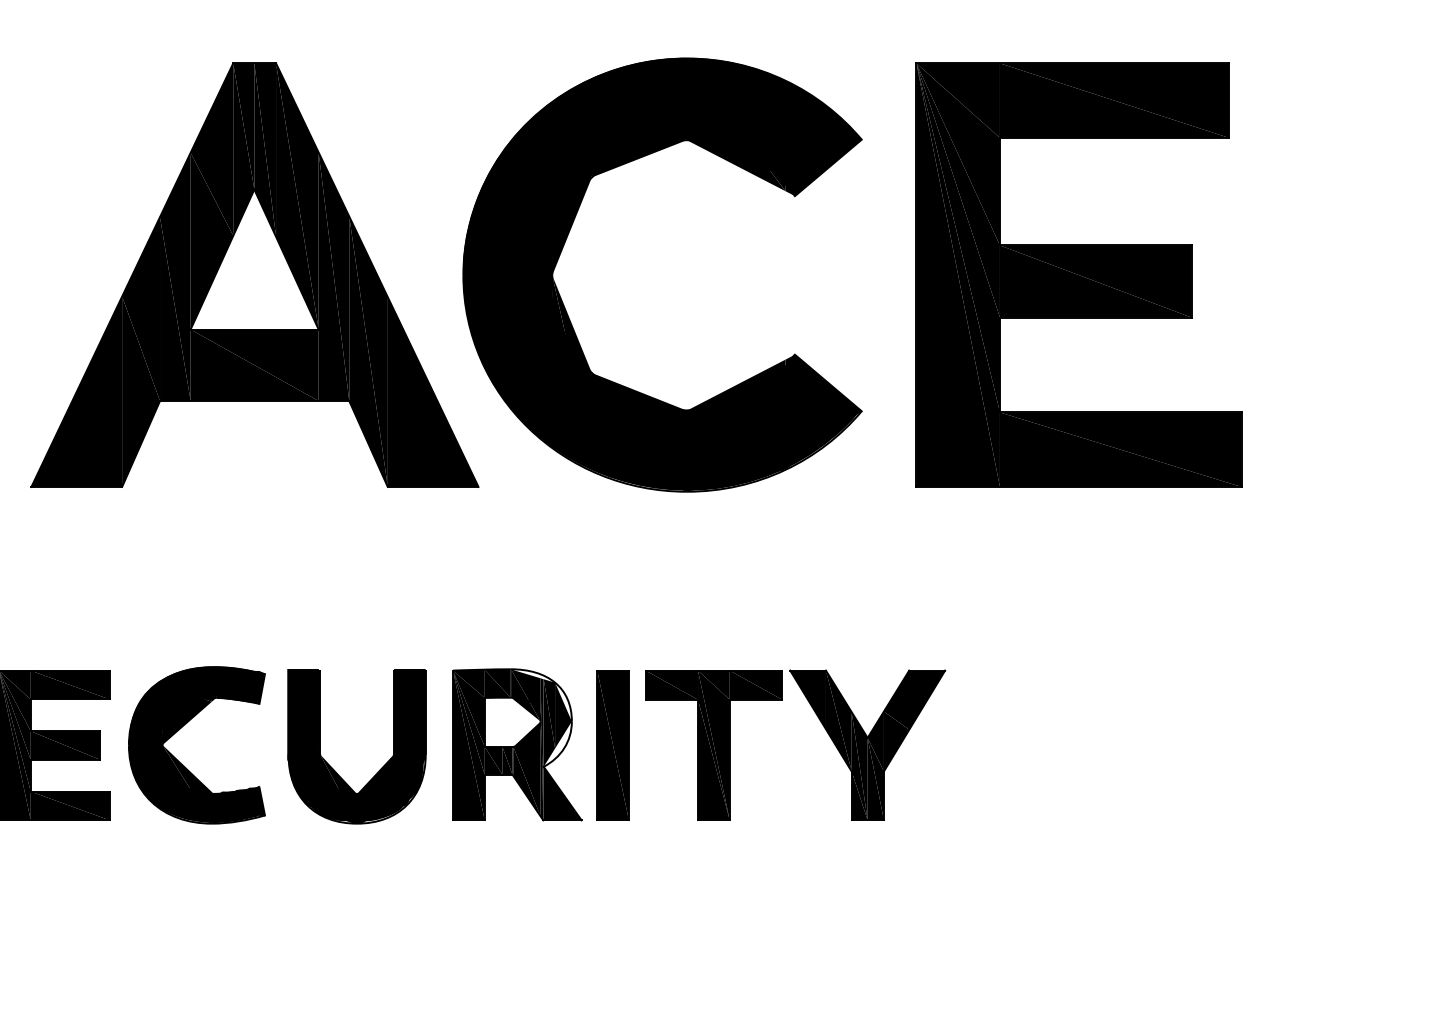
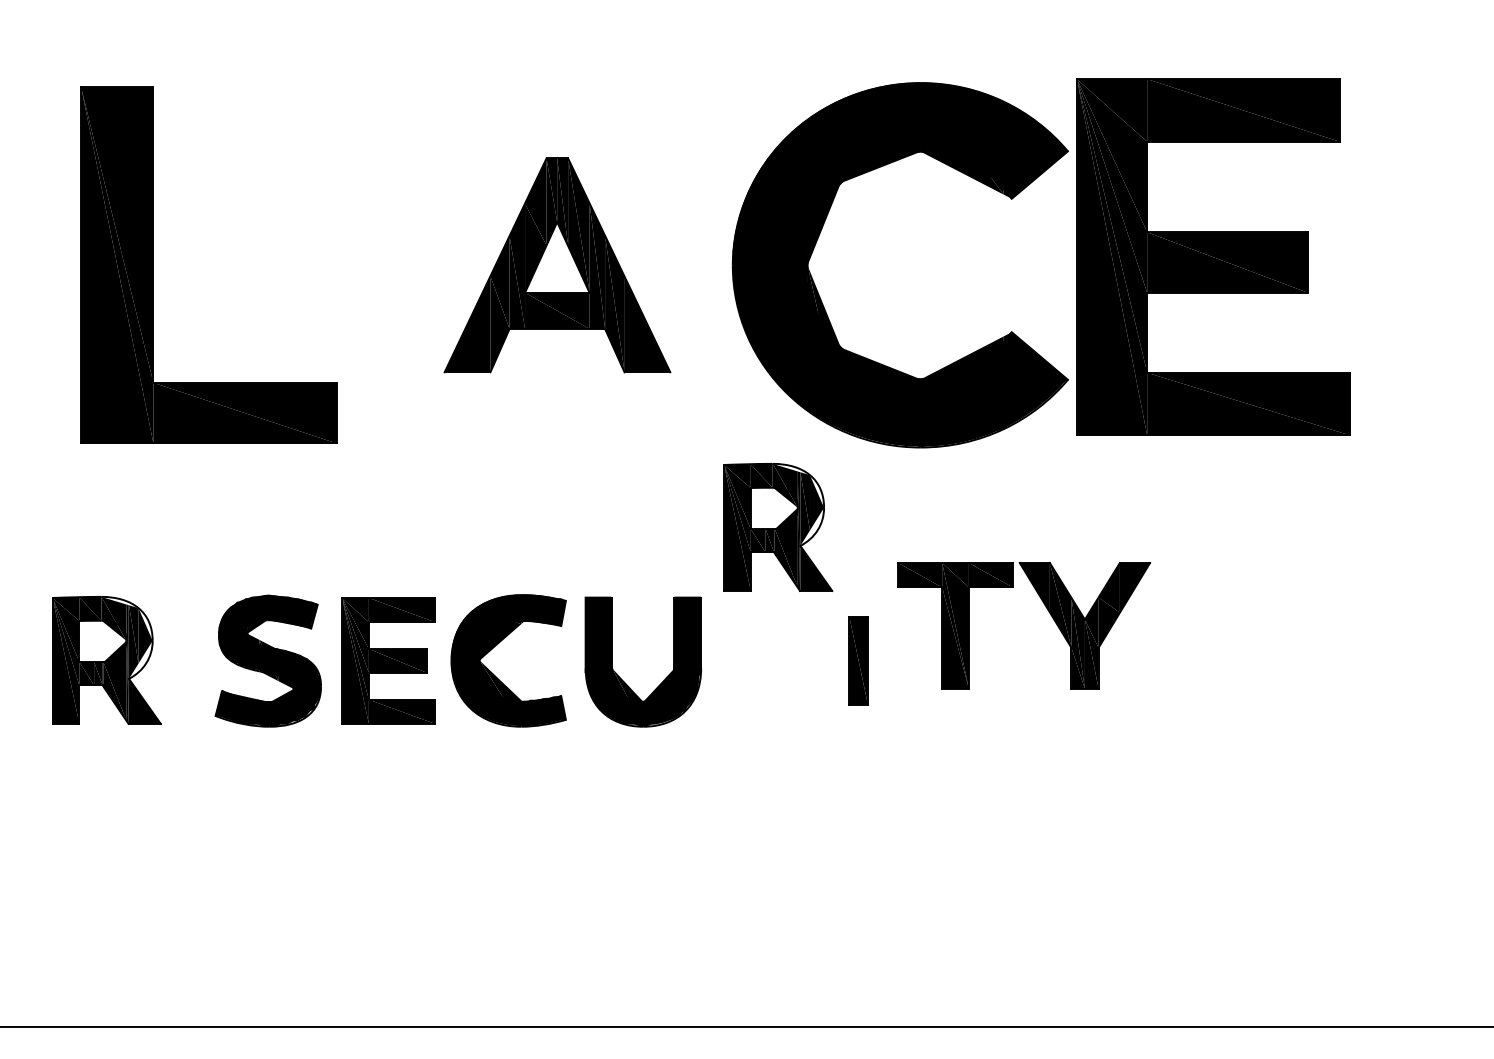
part: (1078, 274) -> (1213, 256), moved
part: (254, 275) -> (557, 265), size x0.6
part: (824, 729) -> (1048, 612), moved
part: (517, 744) -> (778, 527), moved
part: (612, 744) -> (858, 660), size x0.7

